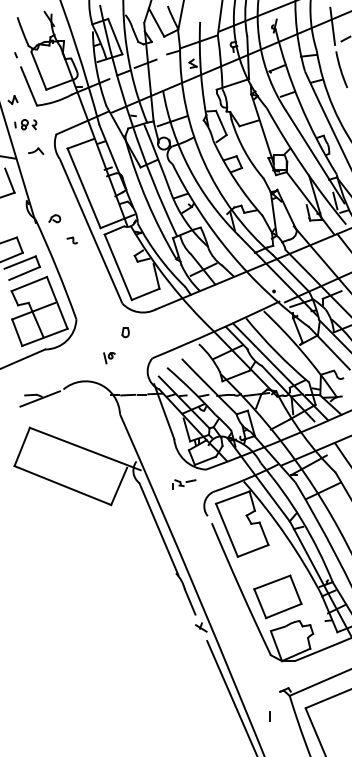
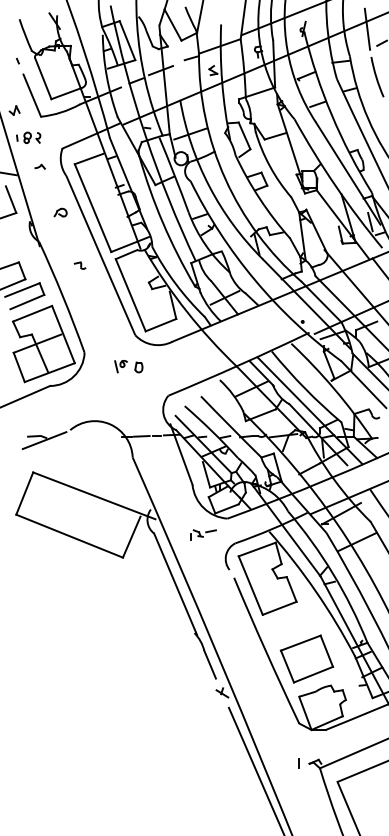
part: (35, 150) -> (39, 166), size x0.62
part: (54, 218) -> (60, 212), moved
part: (108, 358) -> (120, 366), moved
line: (270, 716) -> (298, 763), moved

